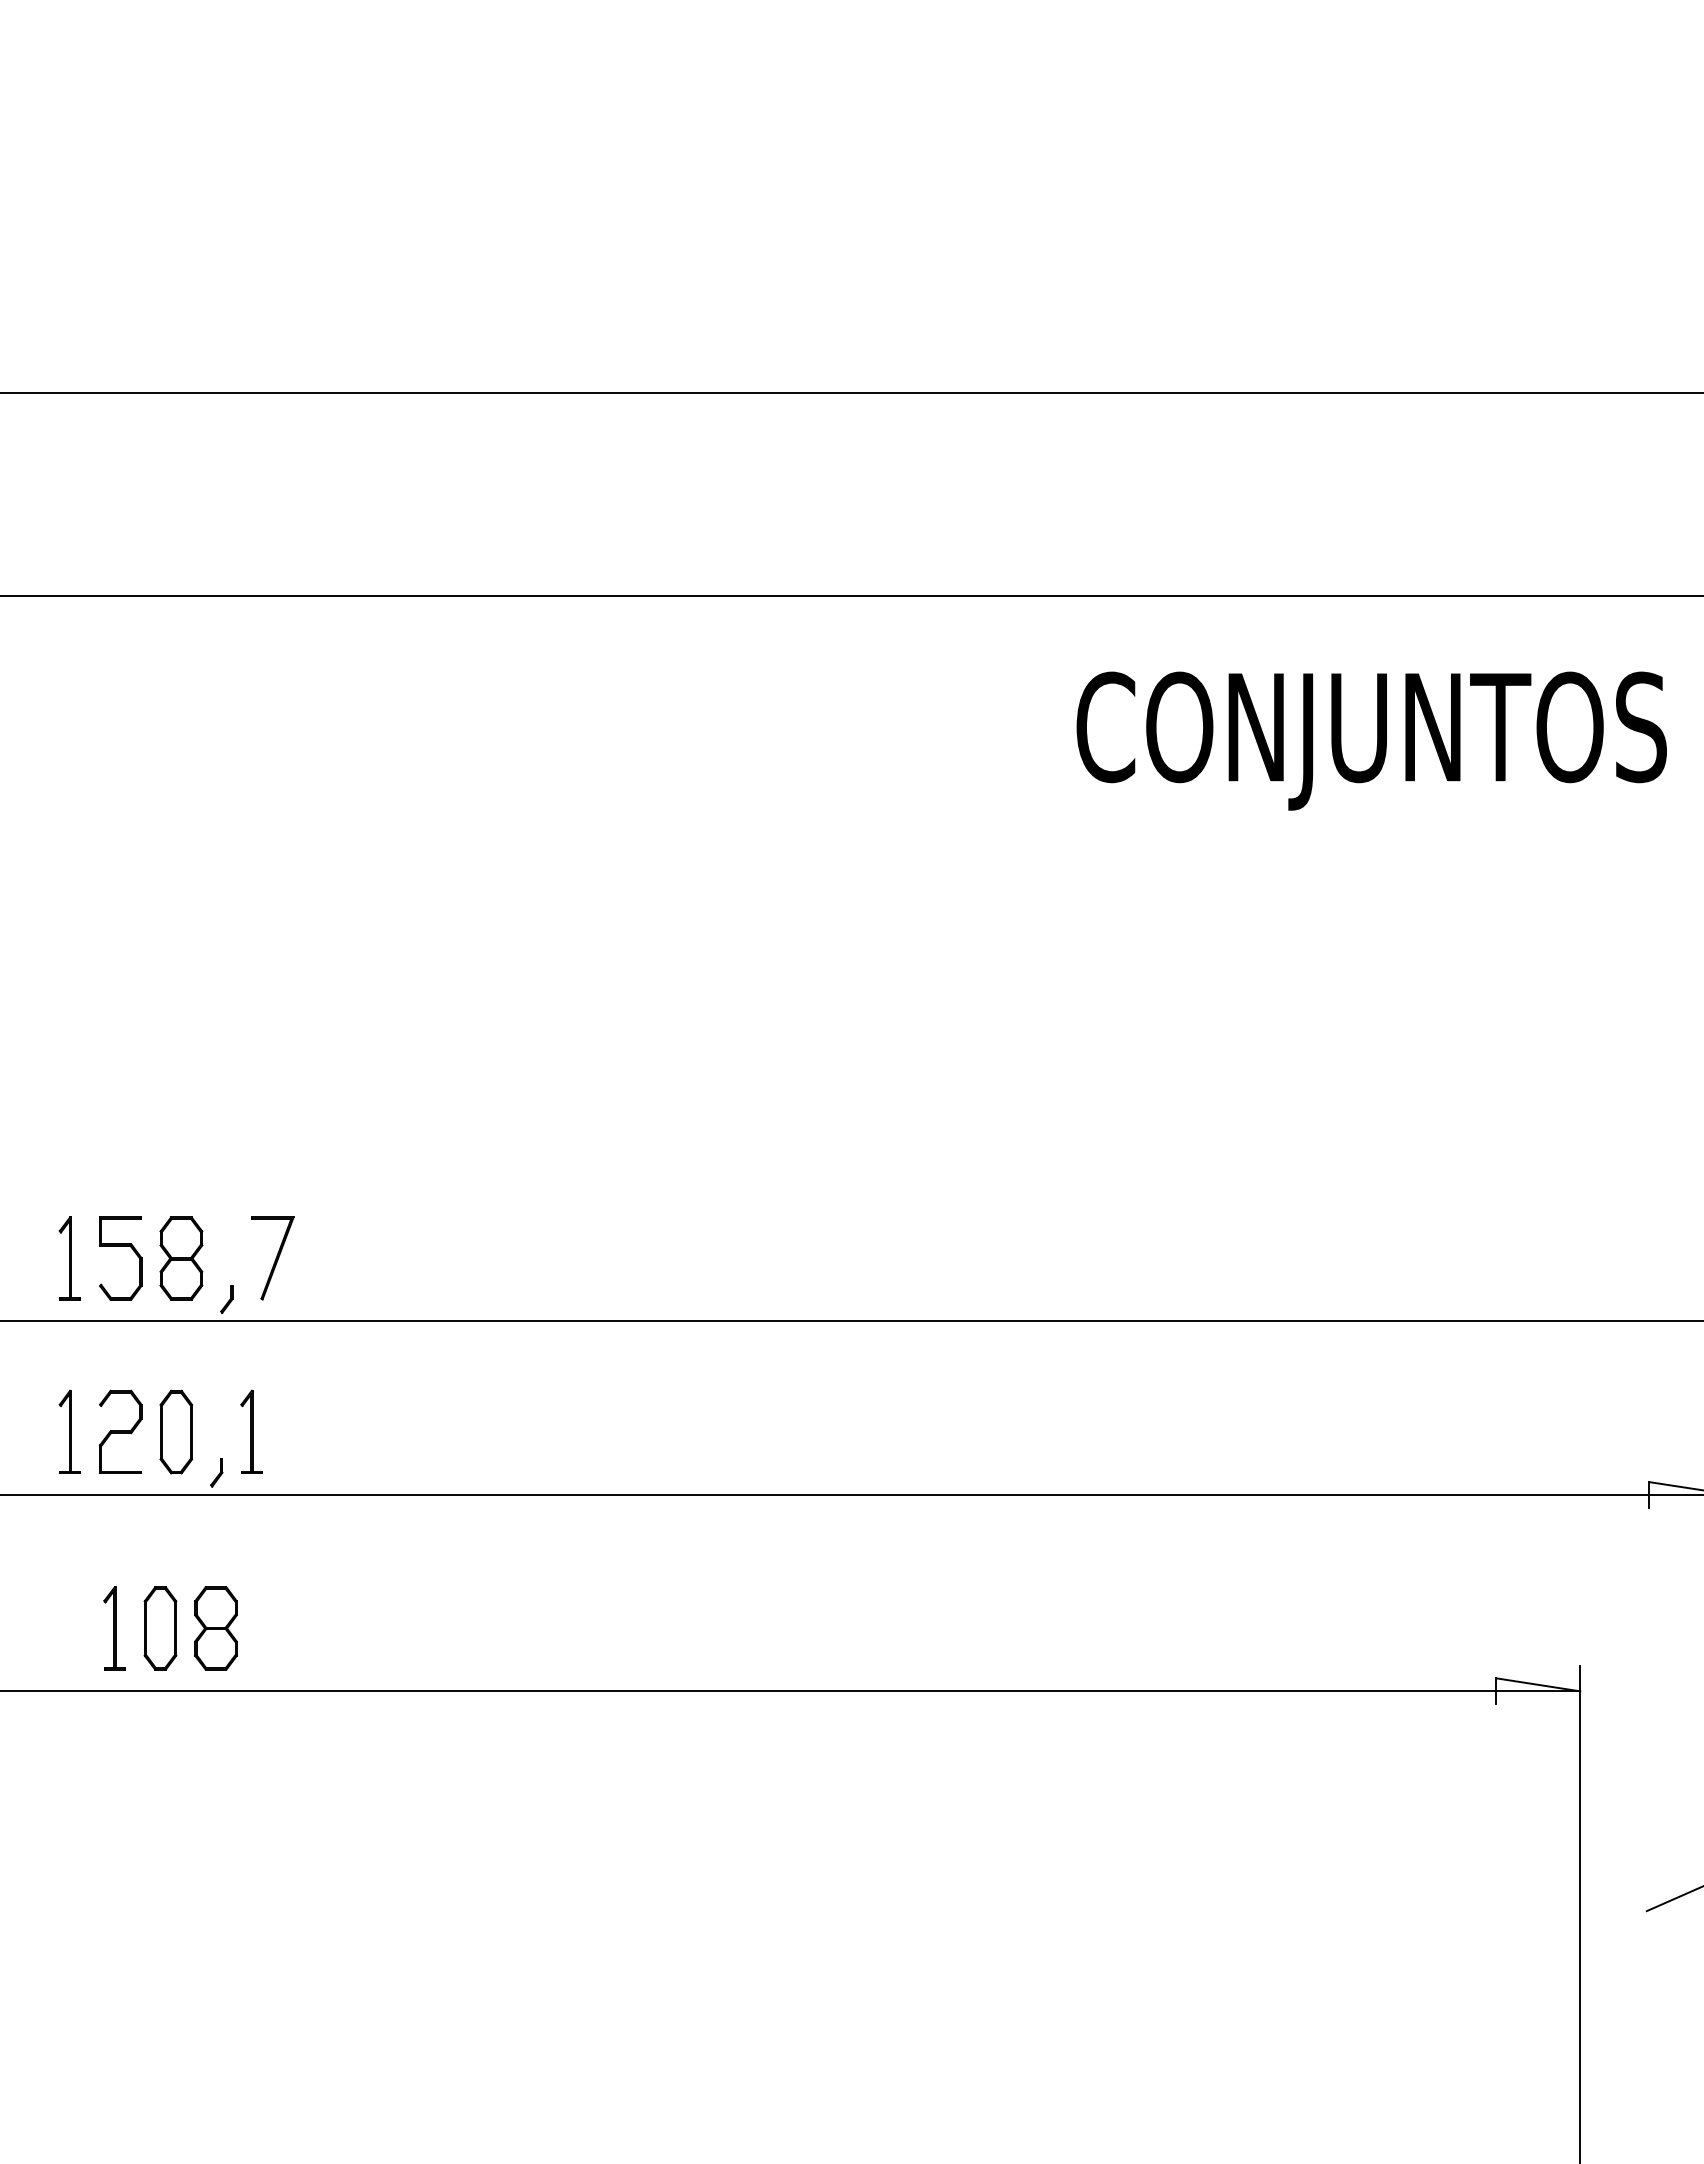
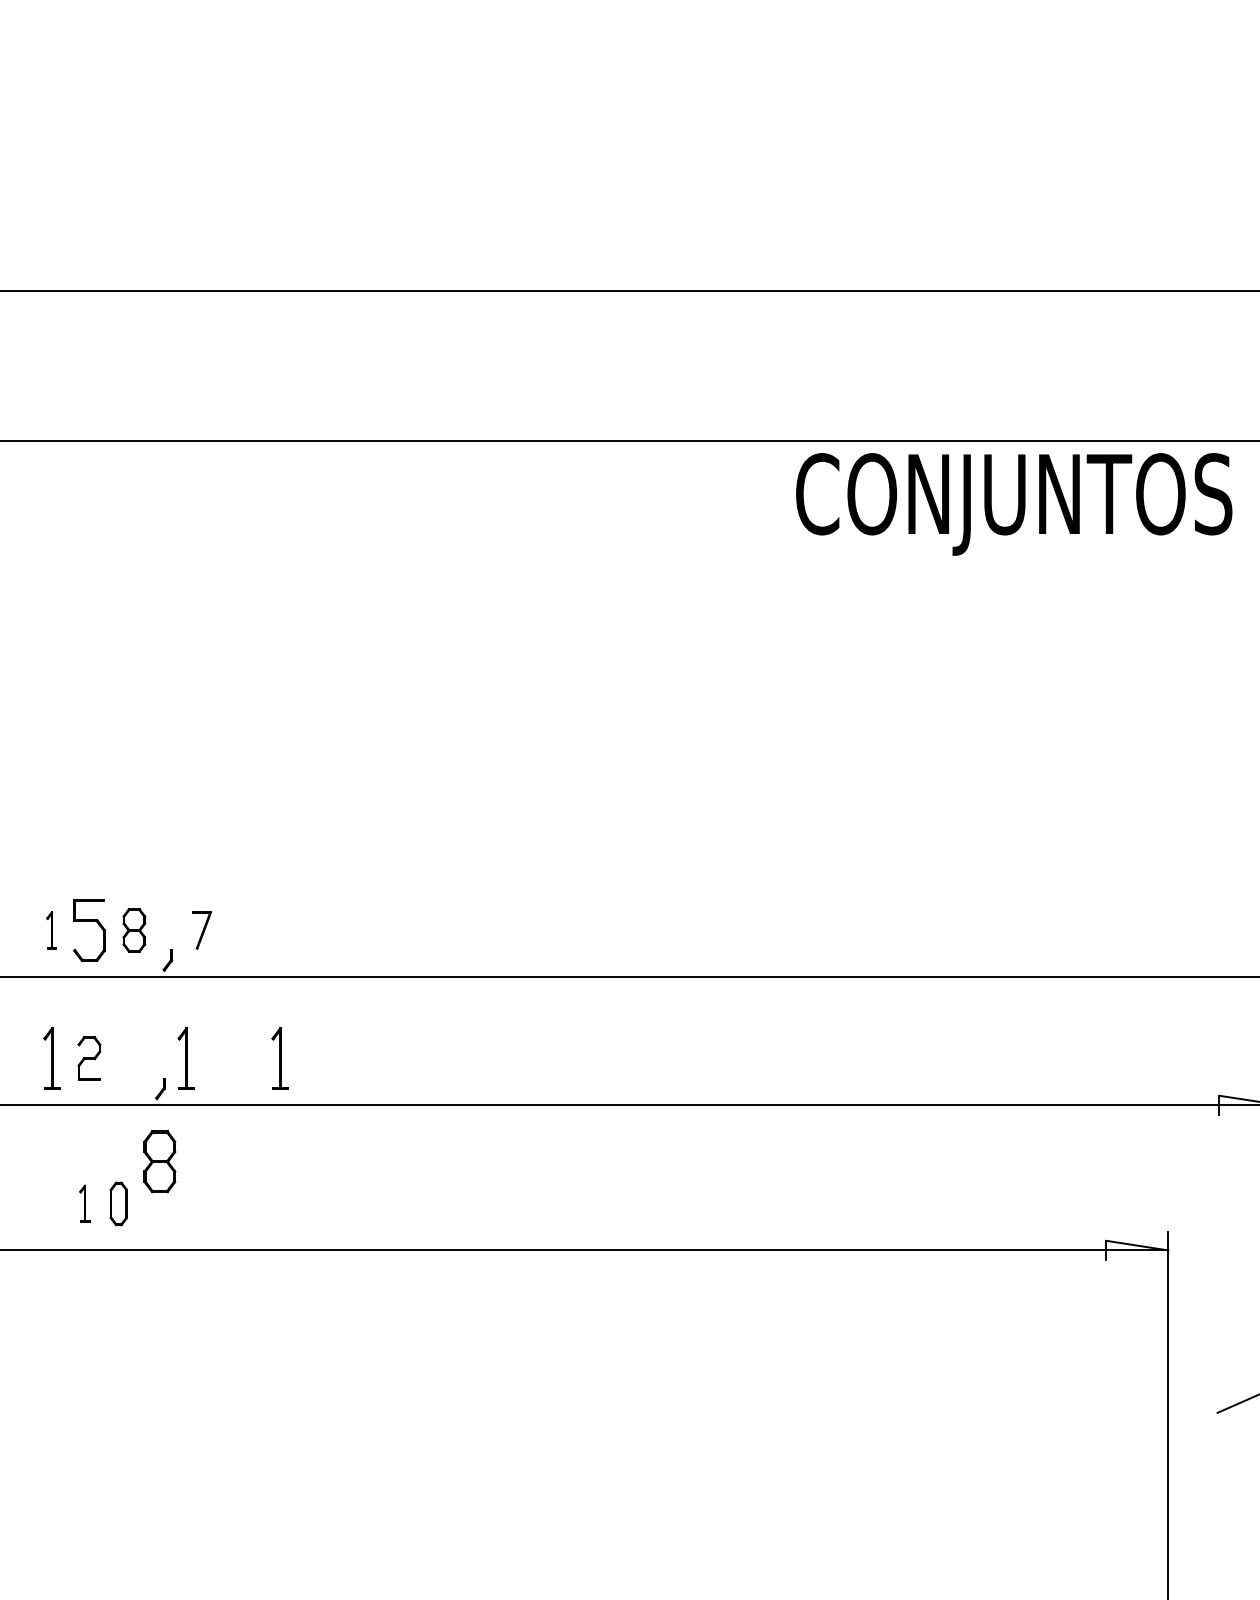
text: (1371, 740) -> (1014, 503), moved
part: (69, 1258) -> (51, 930), size x0.6
part: (181, 1258) -> (134, 930), size x0.7
part: (272, 1258) -> (201, 930), size x0.6
part: (120, 1431) -> (89, 1058), size x0.7
part: (176, 1431) -> (130, 1058), removed
part: (378, 1431) -> (279, 1058), added
part: (114, 1628) -> (84, 1203), size x0.6
part: (160, 1628) -> (118, 1203), size x0.7
part: (215, 1628) -> (159, 1161), moved

